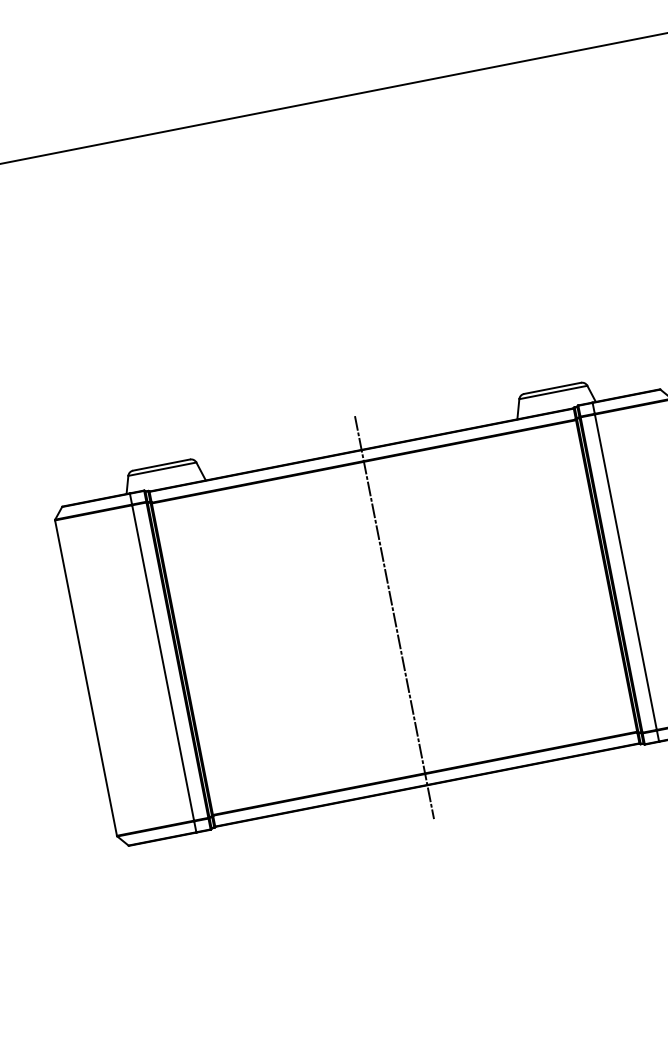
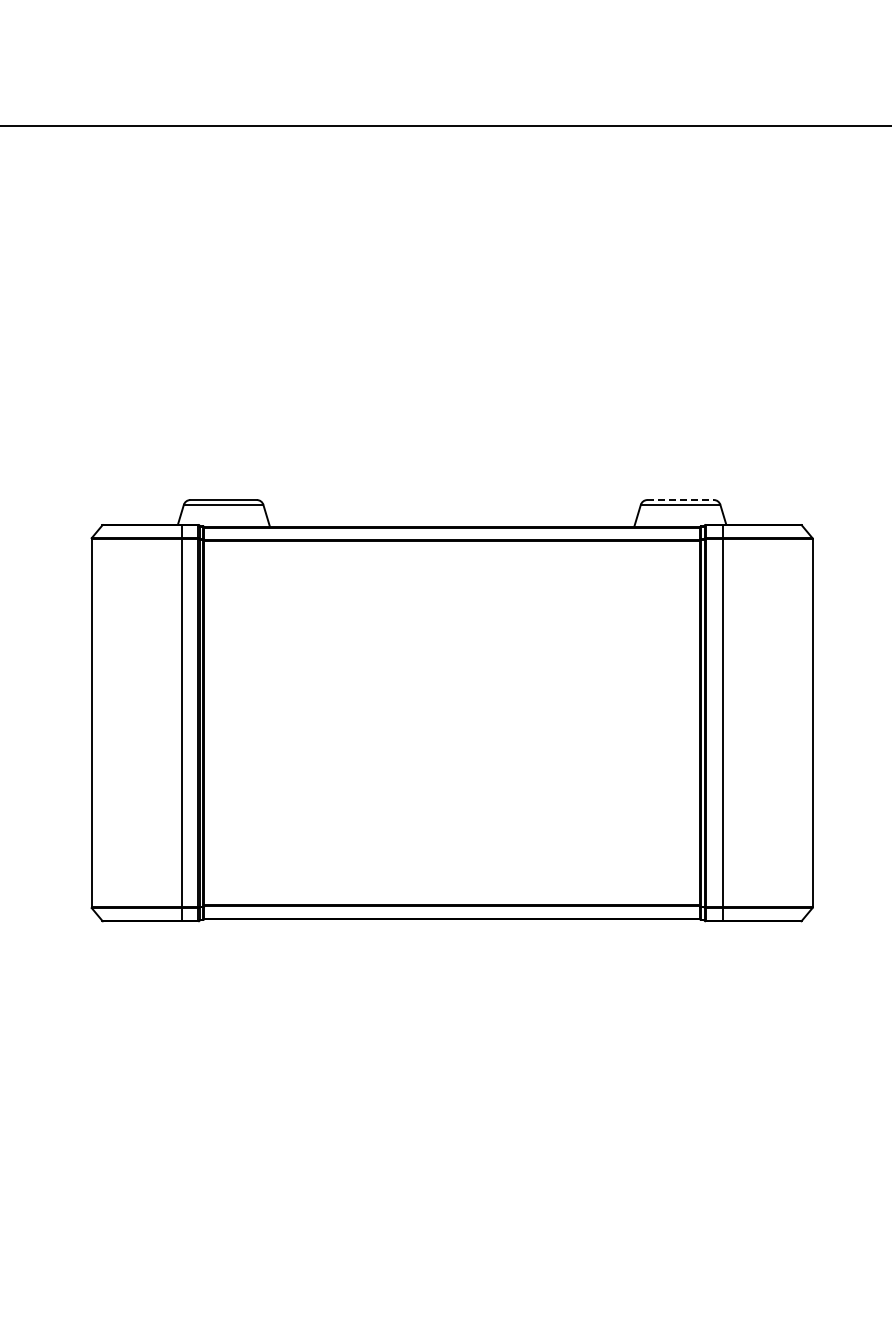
line: (553, 388) -> (681, 500), solid -> dashed
line: (394, 617) -> (452, 722), removed

